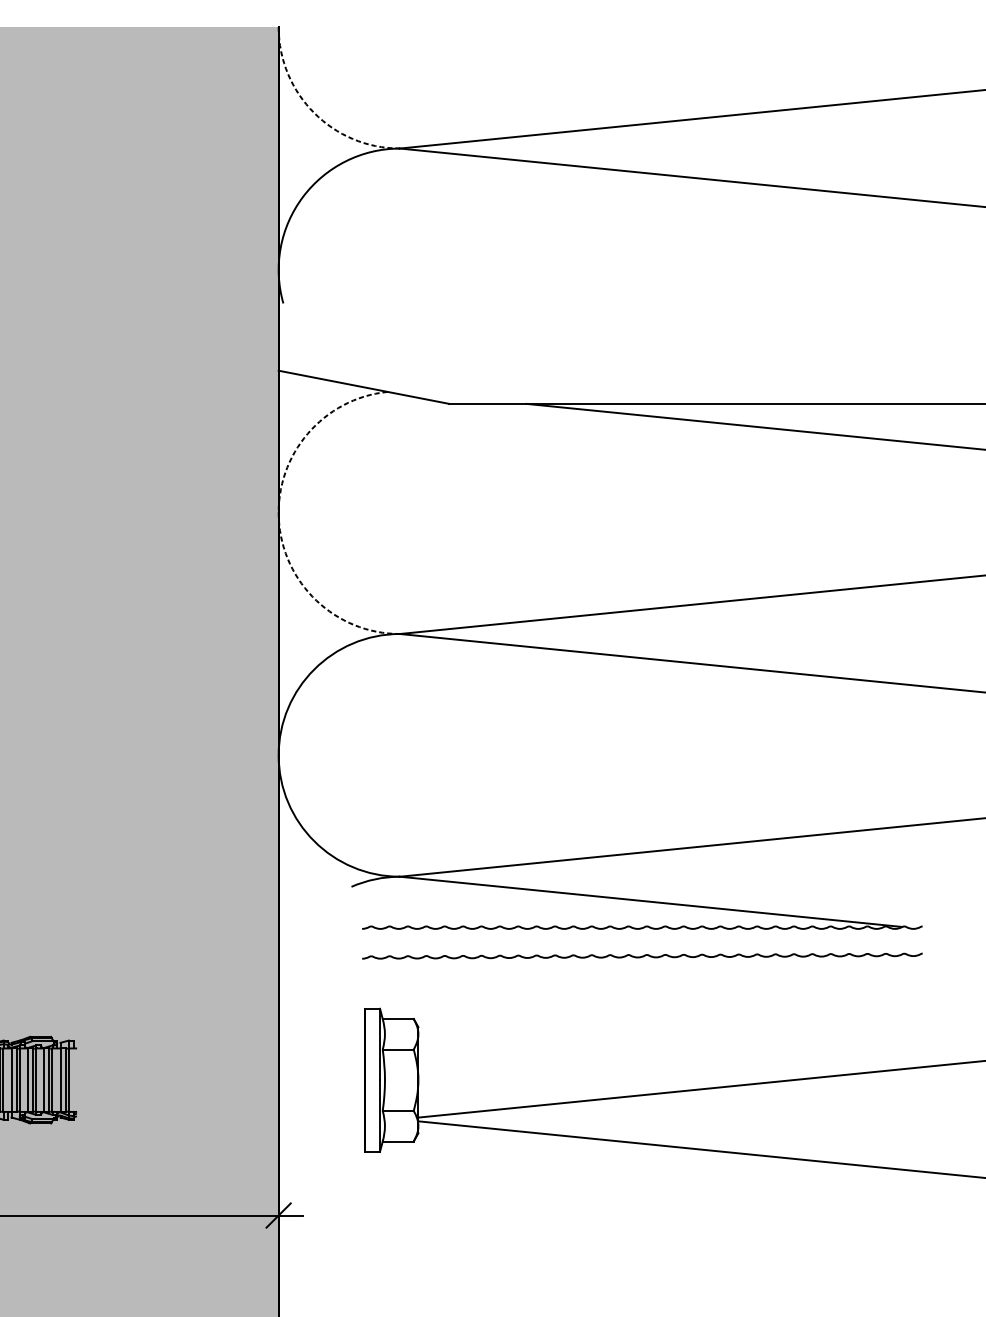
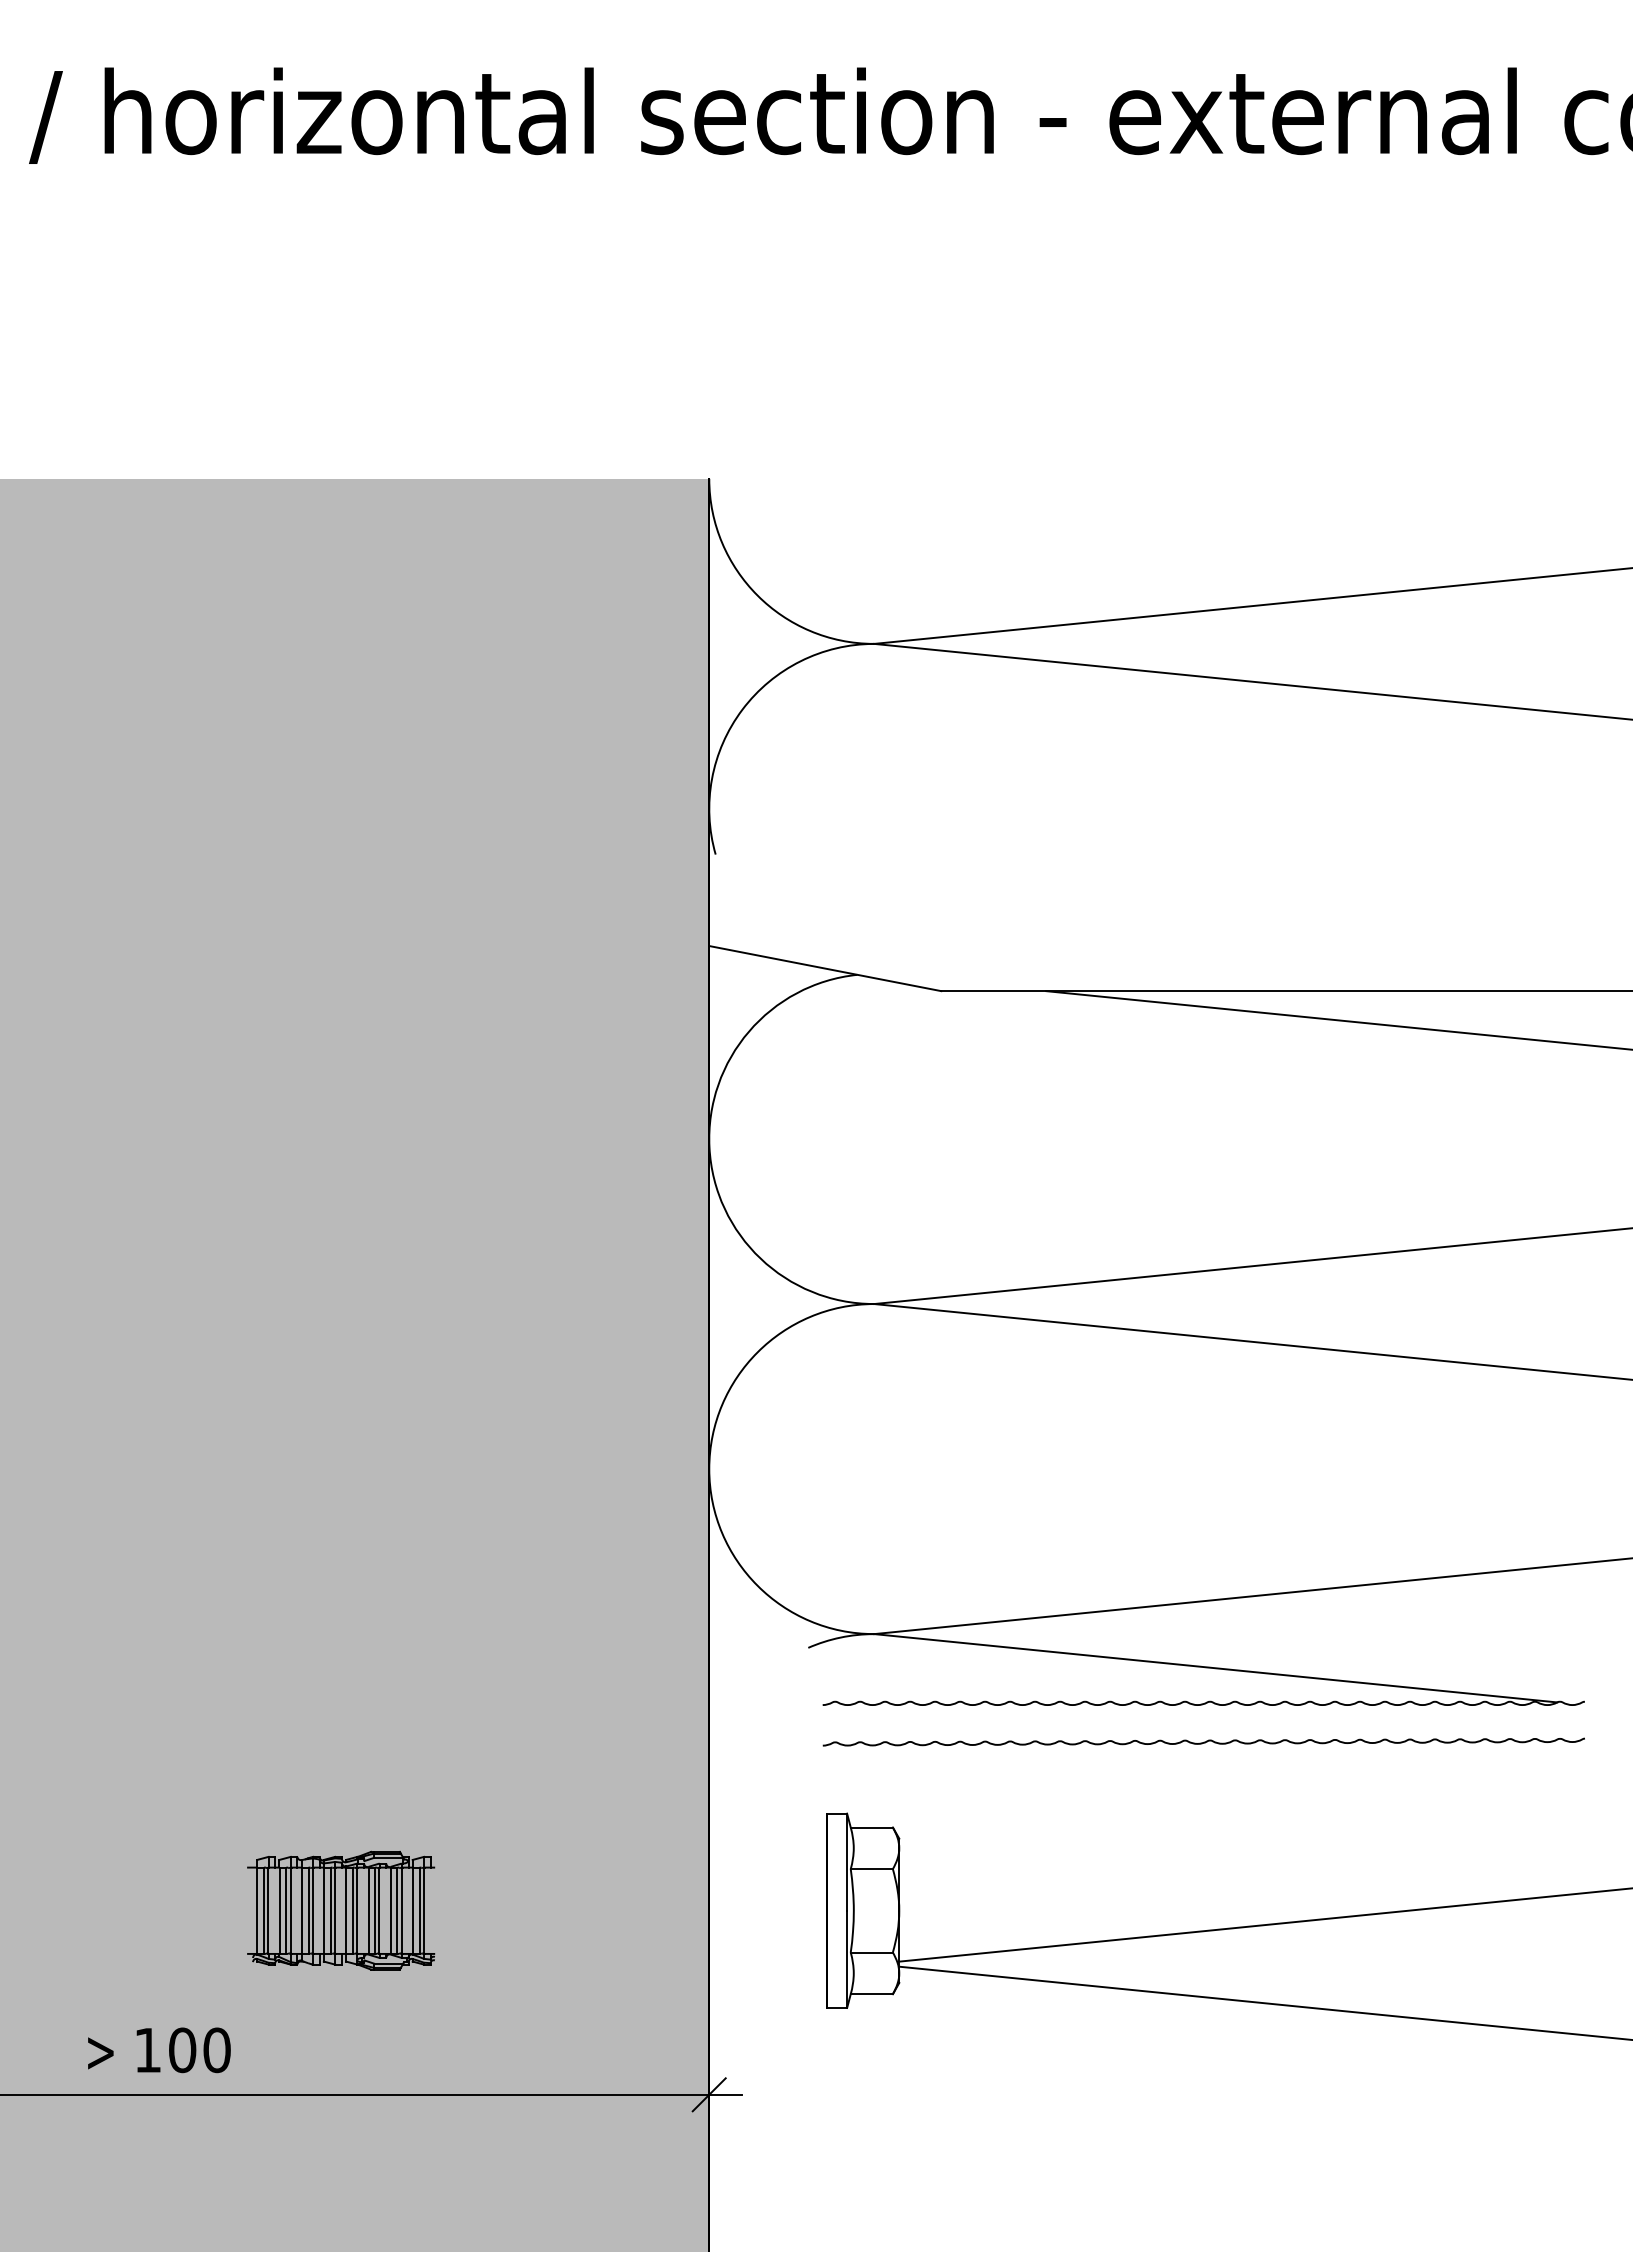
arc: (314, 112) -> (757, 595), dashed -> solid
arc: (278, 518) -> (709, 1147), dashed -> solid

